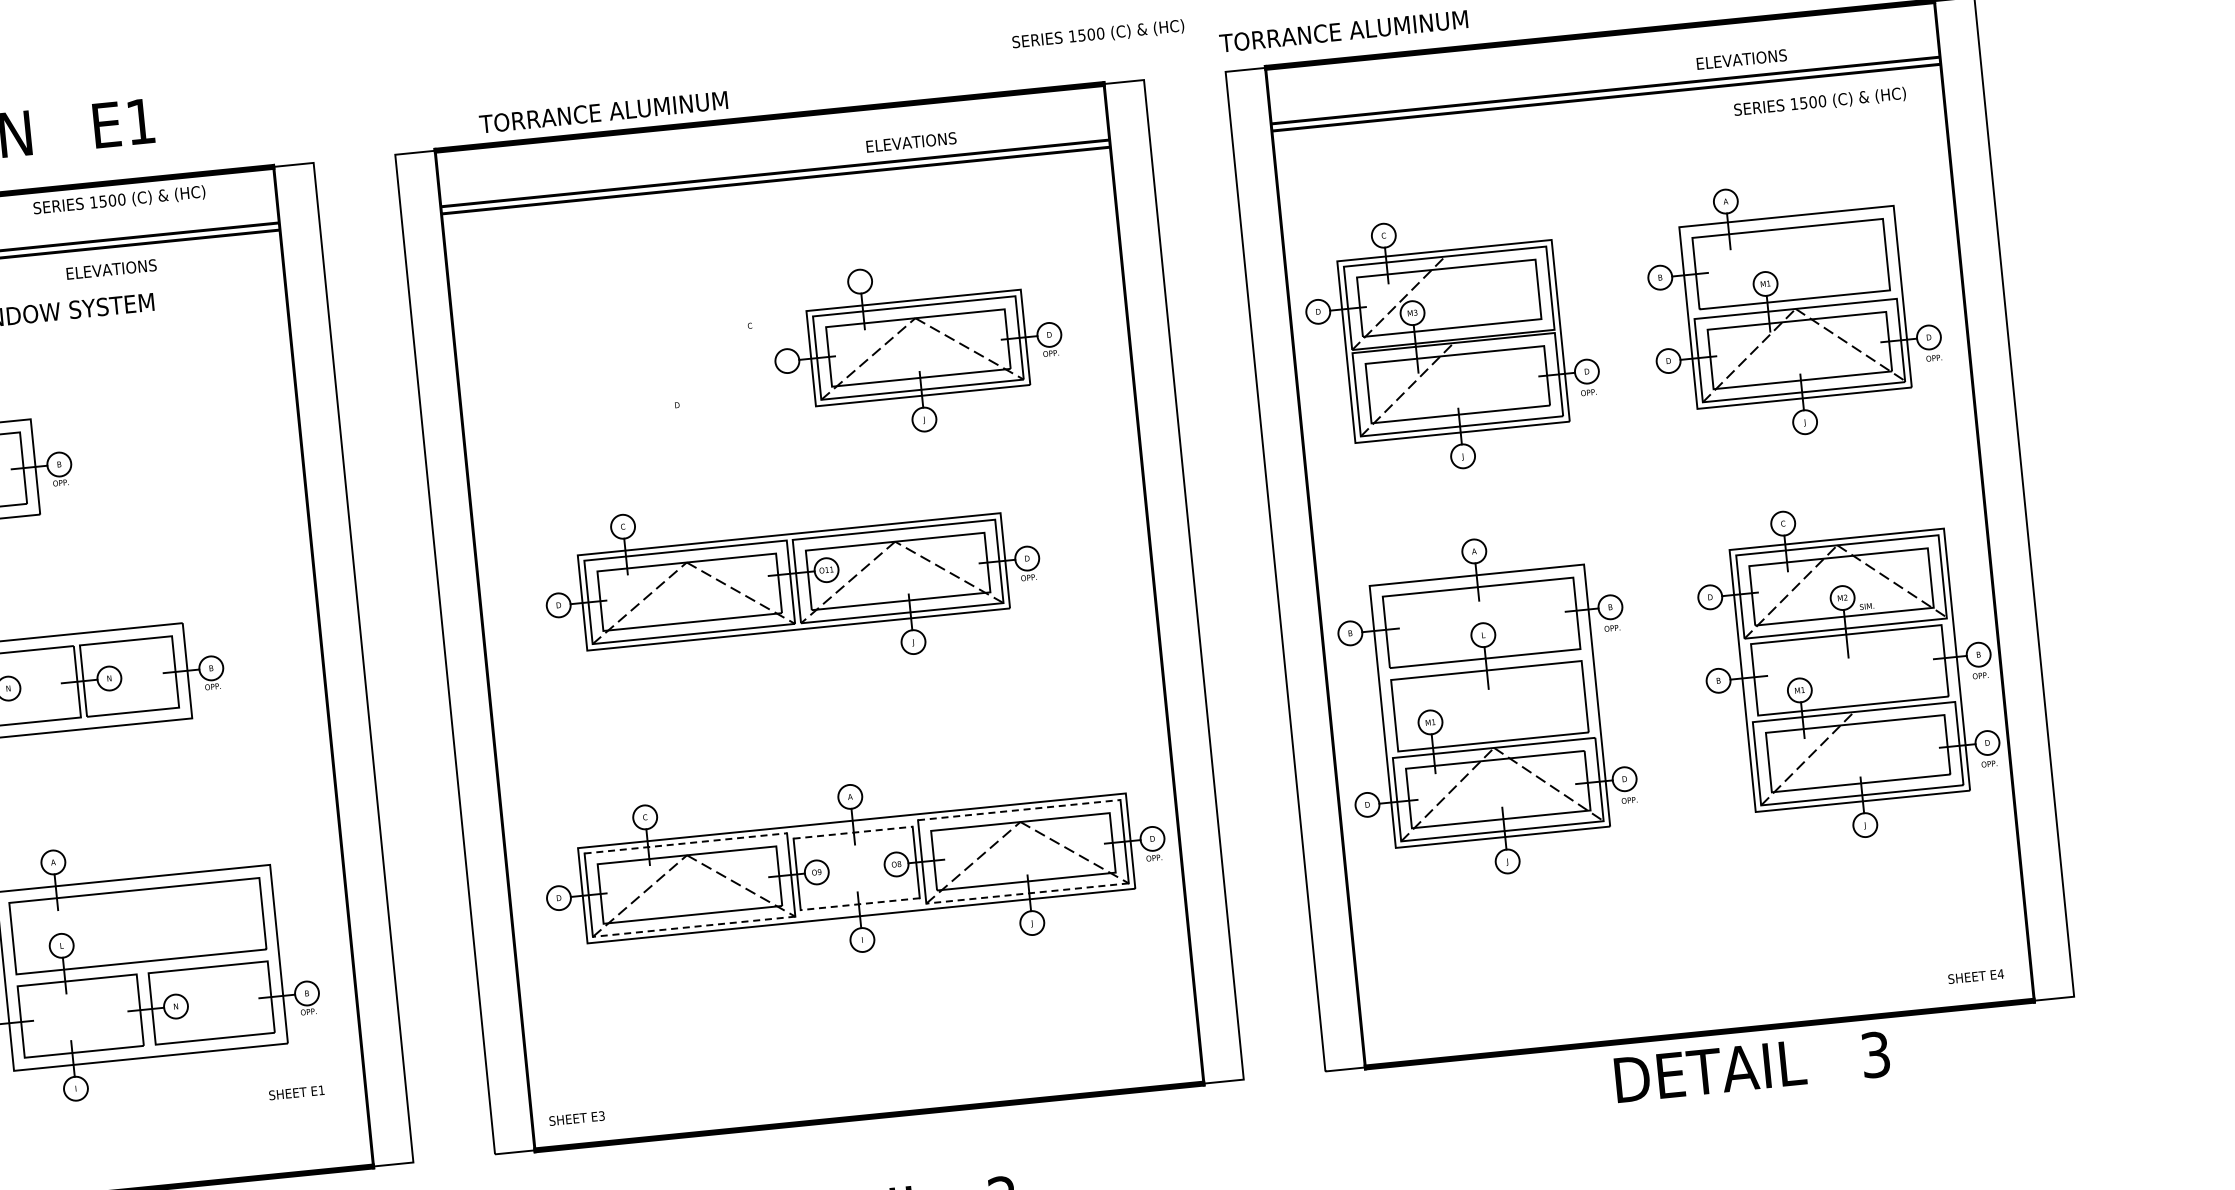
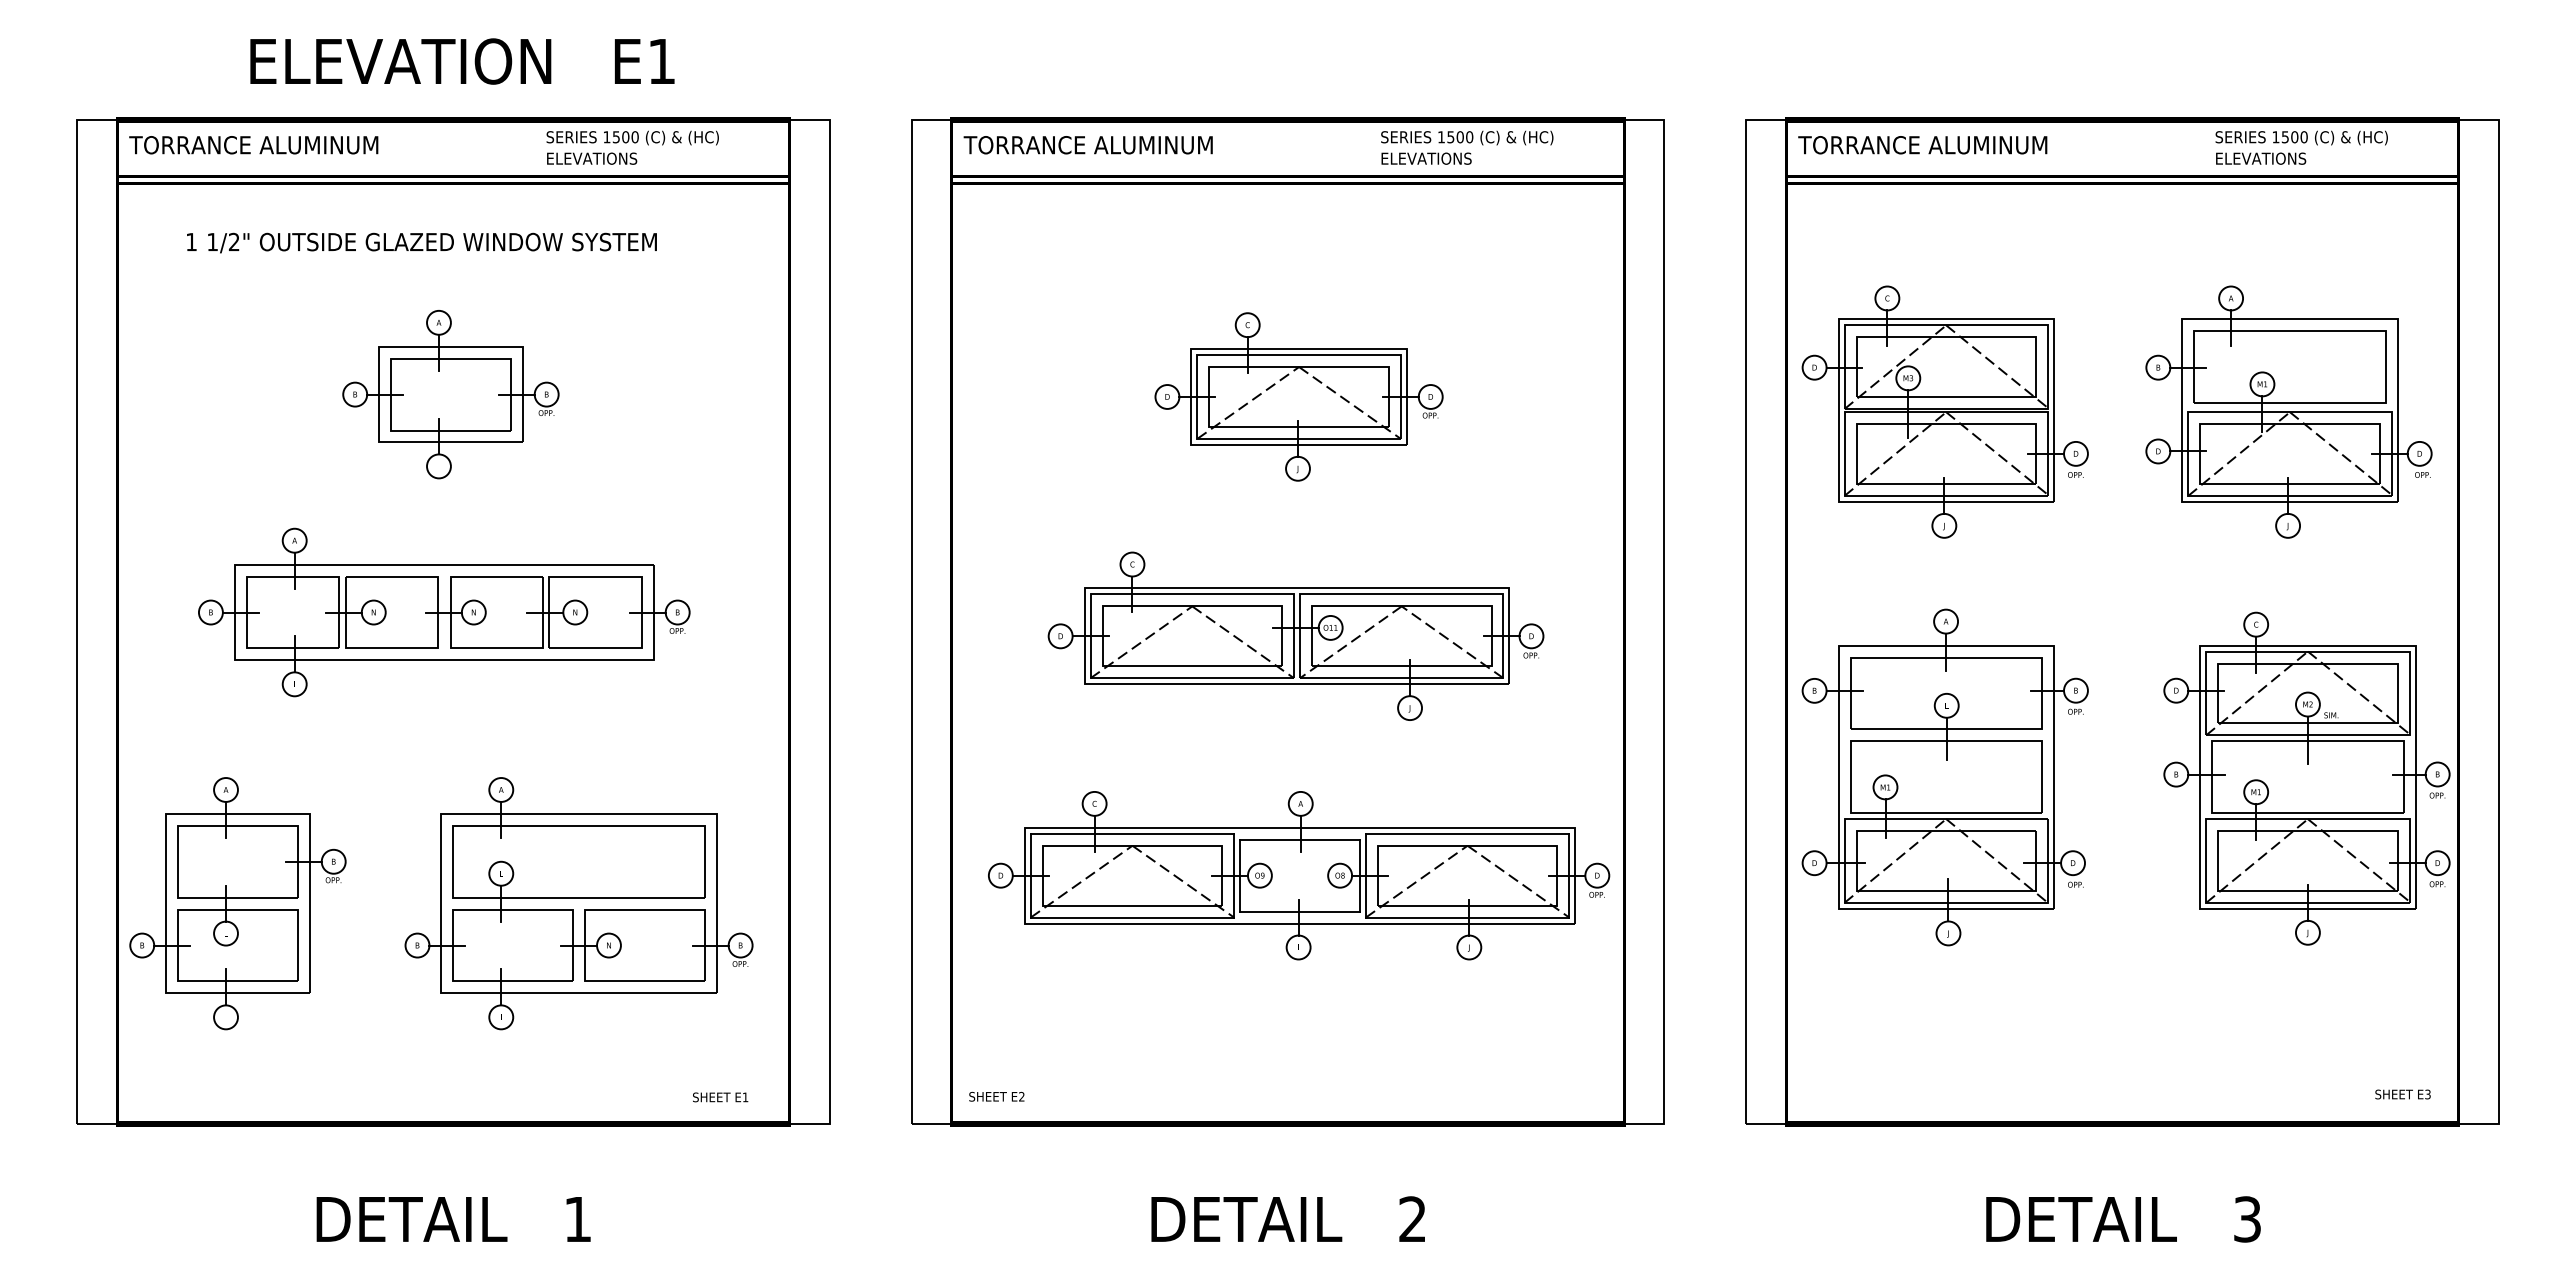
text: (1343, 31) -> (1922, 145), moved
text: (1098, 34) -> (1467, 137), moved
text: (1819, 101) -> (2301, 137), moved
text: (602, 112) -> (1087, 145), moved
text: (111, 269) -> (592, 158), moved
line: (1499, 292) -> (1996, 366), added
part: (917, 347) -> (1298, 396), moved
line: (1507, 379) -> (1996, 453), added
part: (792, 581) -> (1295, 635), moved
line: (1908, 748) -> (2358, 860), added
line: (1019, 809) -> (1467, 833), dashed -> solid
line: (853, 832) -> (1300, 839), dashed -> solid
line: (685, 843) -> (1132, 833), dashed -> solid
line: (1027, 893) -> (1467, 917), dashed -> solid
line: (860, 904) -> (1300, 911), dashed -> solid
line: (694, 926) -> (1132, 917), dashed -> solid
text: (2000, 974) -> (2427, 1094), E4 -> E3
text: (1752, 1067) -> (2123, 1219), moved
text: (296, 1092) -> (720, 1097), moved
text: (601, 1115) -> (1021, 1096), E3 -> E2

